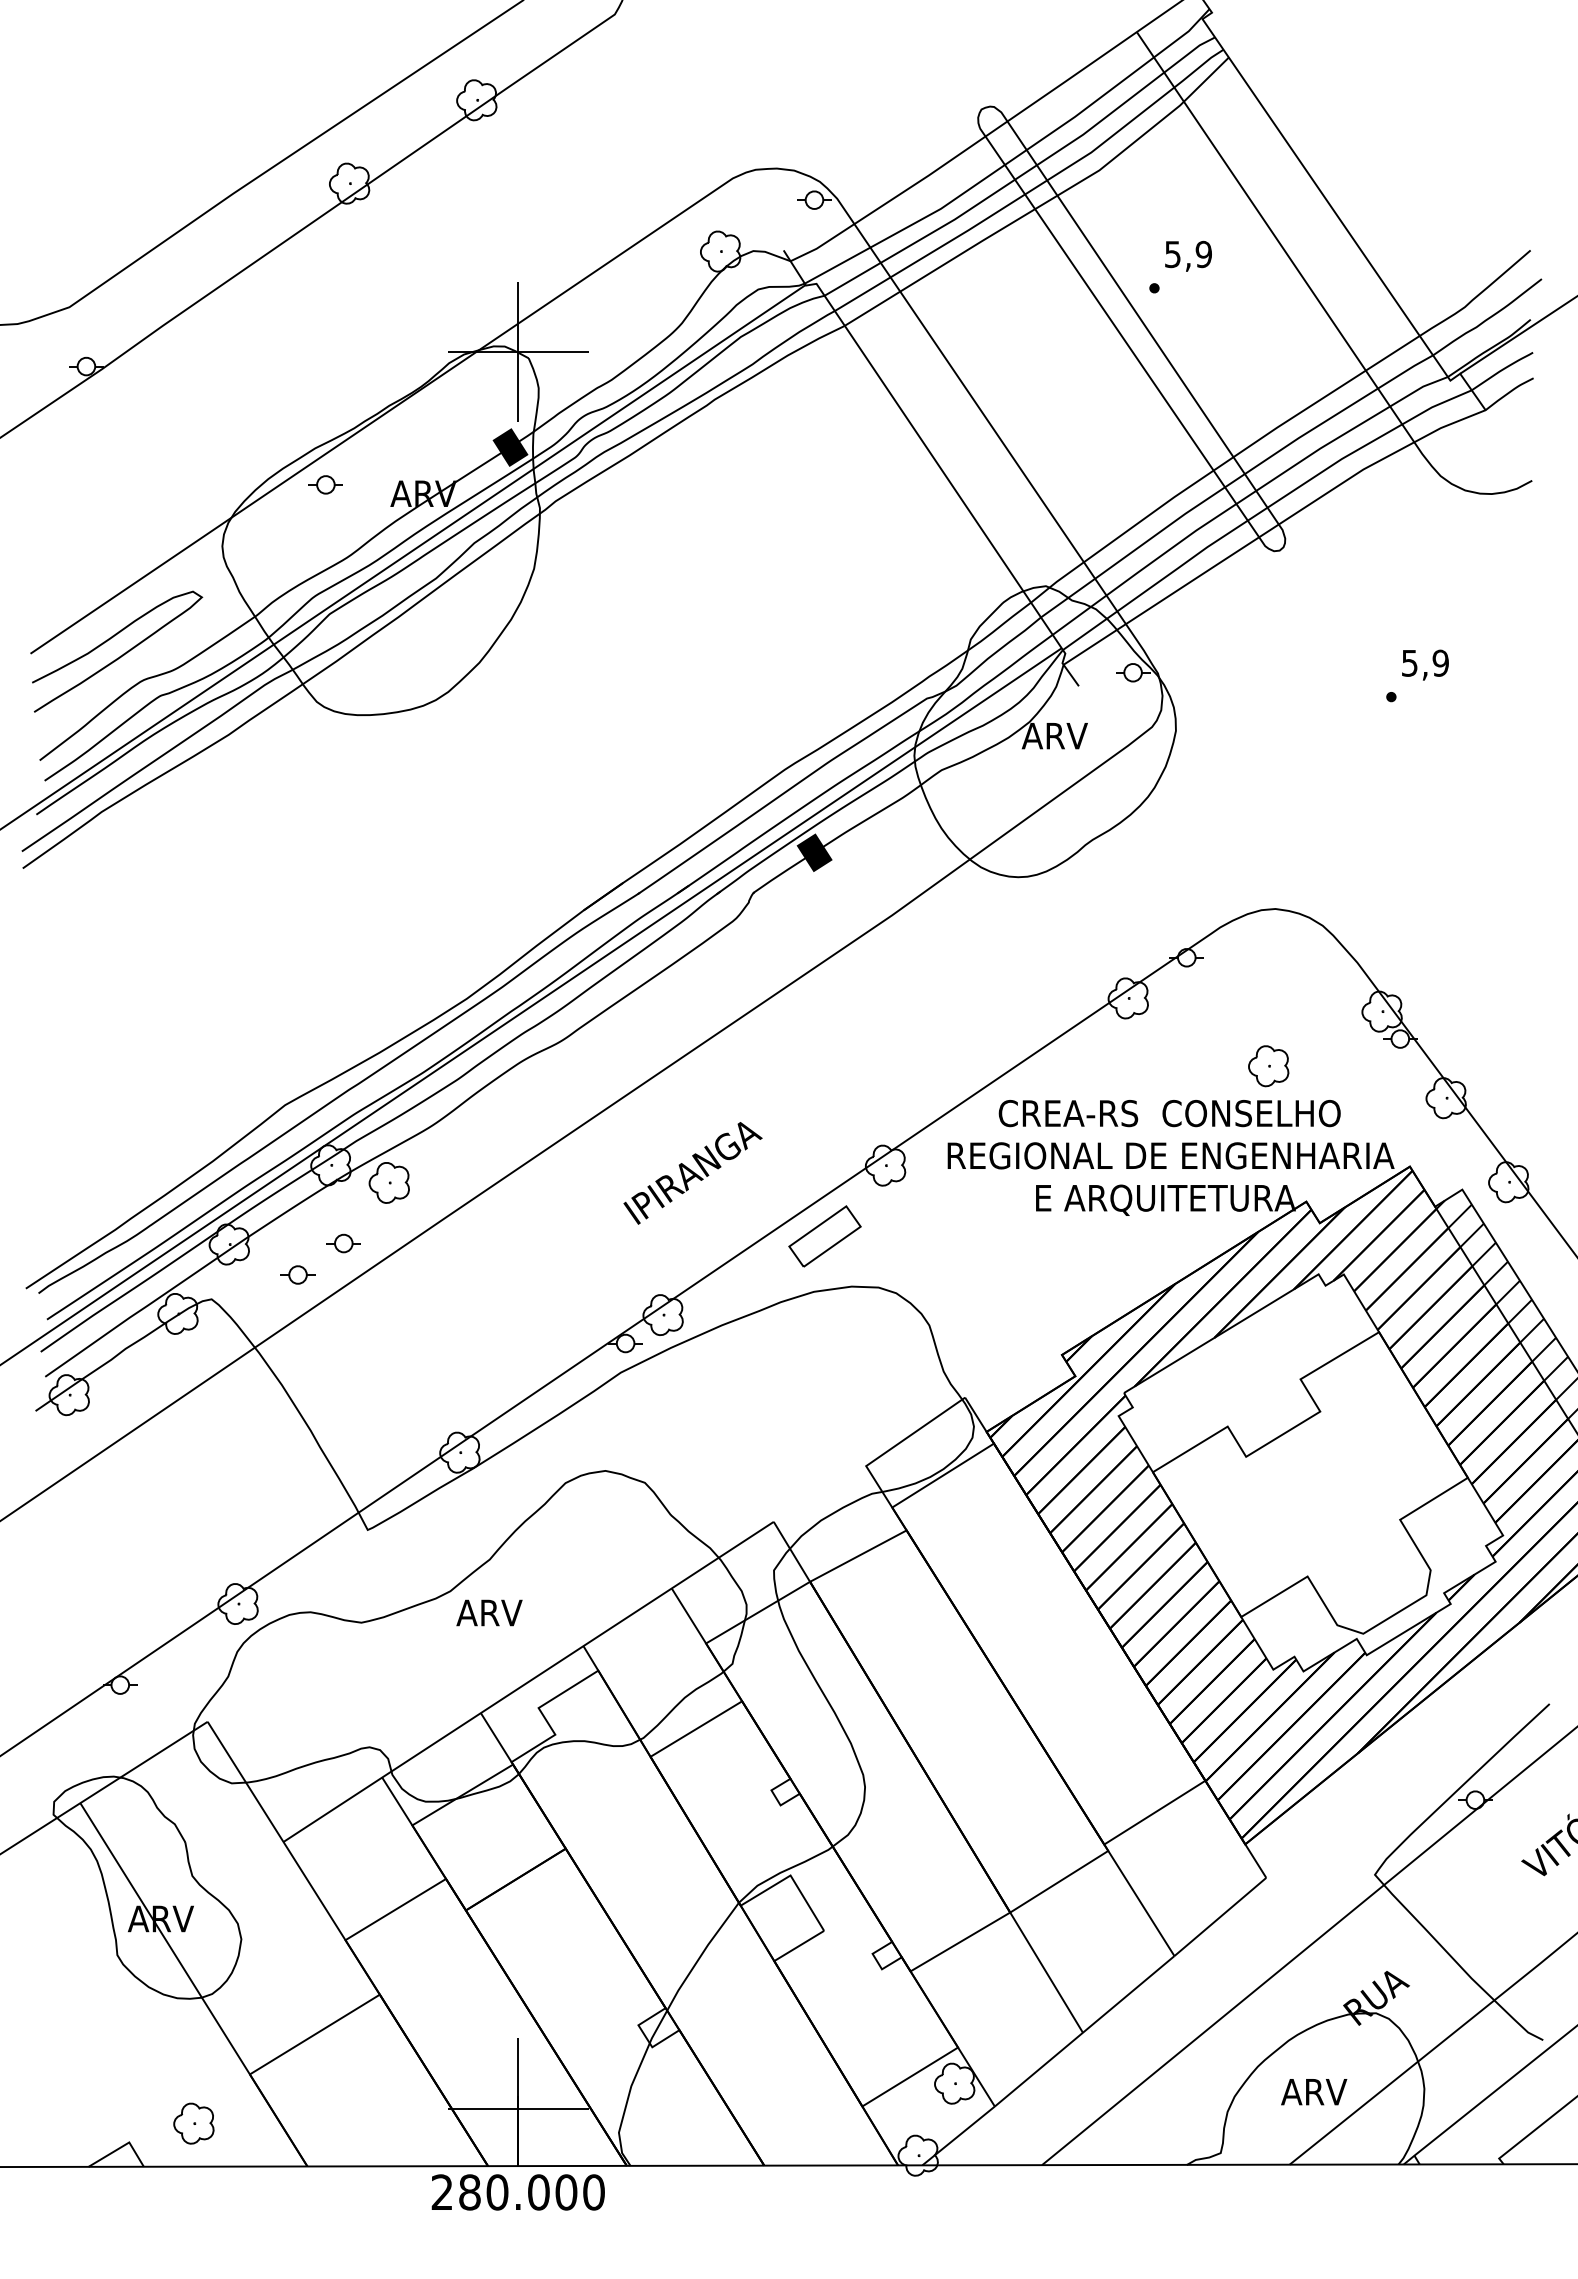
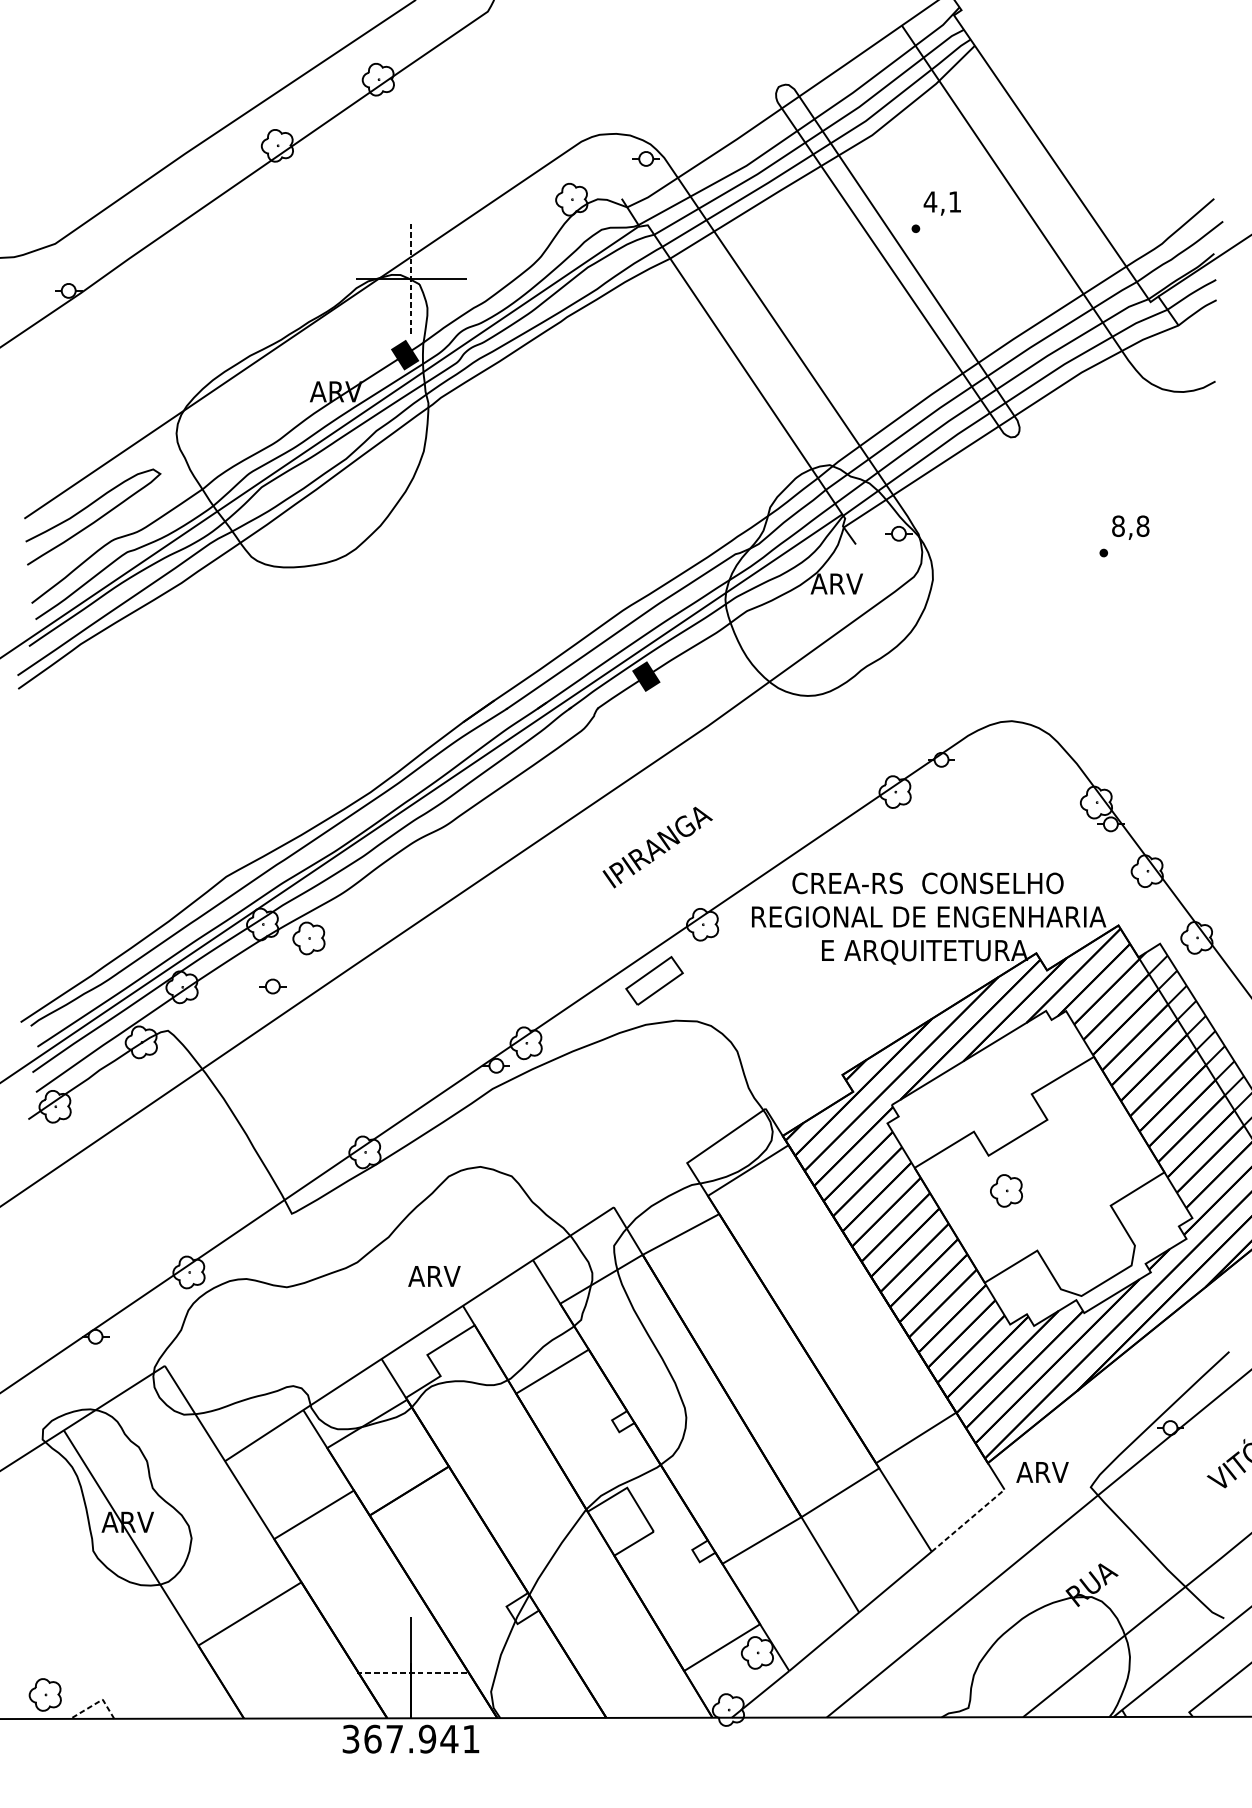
text: (1187, 254) -> (942, 202), 5,9 -> 4,1
line: (518, 352) -> (411, 279), solid -> dashed
part: (325, 484) -> (258, 384), removed
text: (1424, 662) -> (1130, 525), 5,9 -> 8,8
part: (1268, 1066) -> (1006, 1191), moved
text: (692, 1173) -> (657, 847), moved
part: (297, 1274) -> (236, 1011), removed
text: (489, 1612) -> (434, 1276), moved
line: (1220, 1916) -> (968, 1520), solid -> dashed
text: (1314, 2092) -> (1042, 1472), moved
line: (517, 2108) -> (410, 1672), solid -> dashed
part: (193, 2123) -> (44, 1694), moved
line: (121, 2147) -> (96, 1703), solid -> dashed
text: (517, 2192) -> (410, 1739), 280.000 -> 367.941

